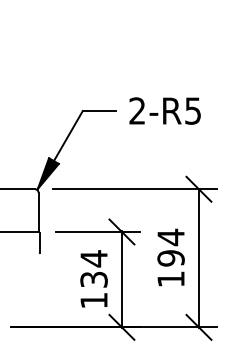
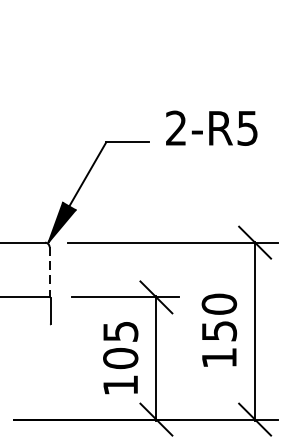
text: (164, 110) -> (210, 127), moved
line: (38, 212) -> (49, 272), solid -> dashed
text: (170, 247) -> (218, 317), 194 -> 150
text: (93, 268) -> (119, 344), 134 -> 105

